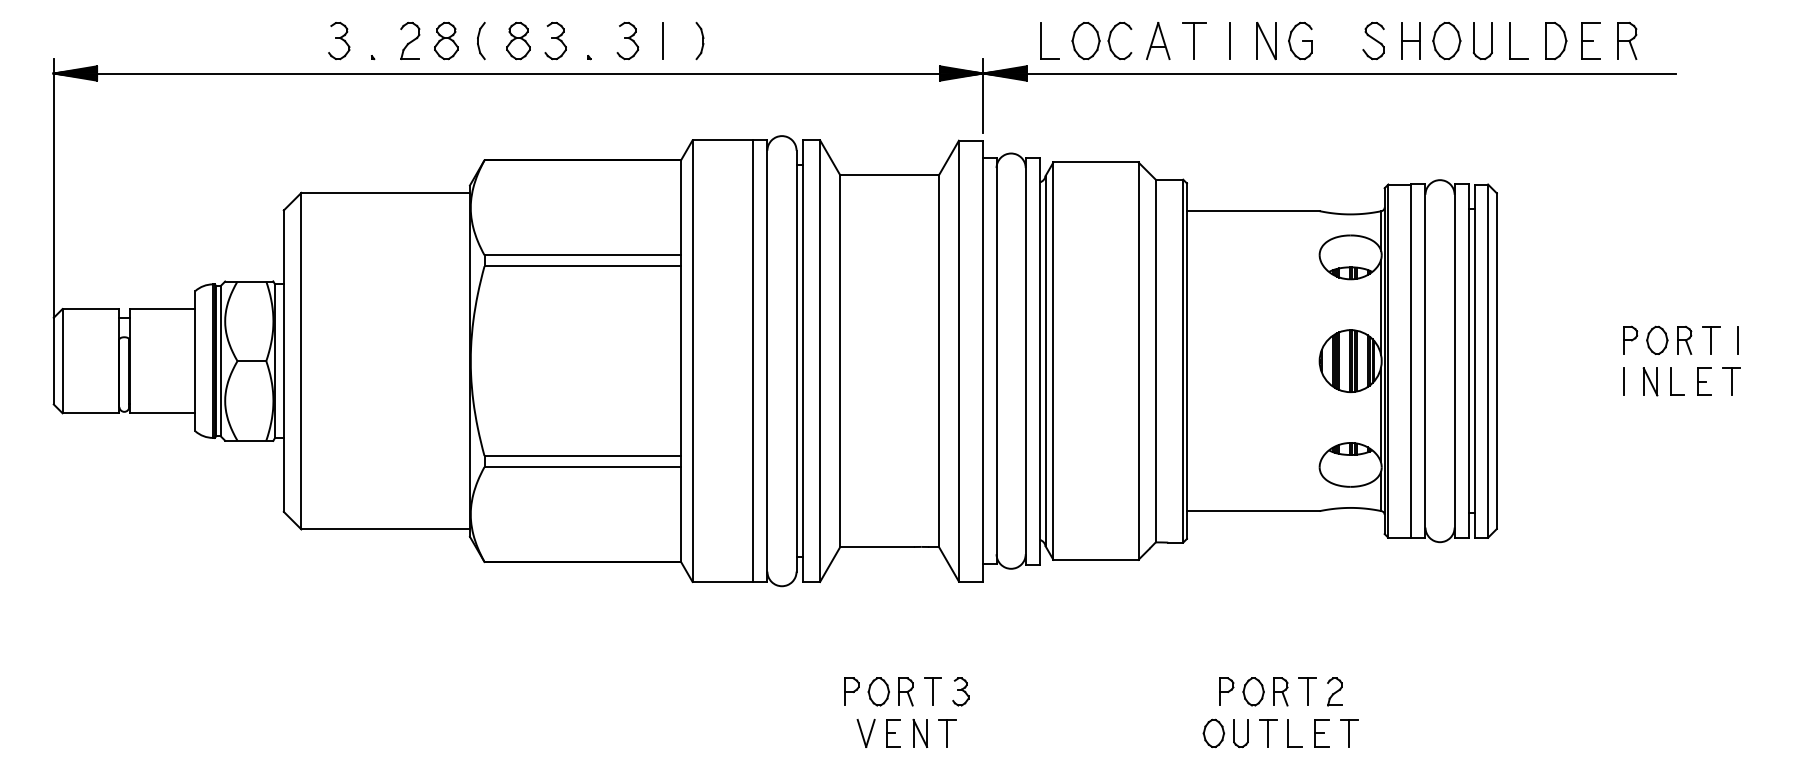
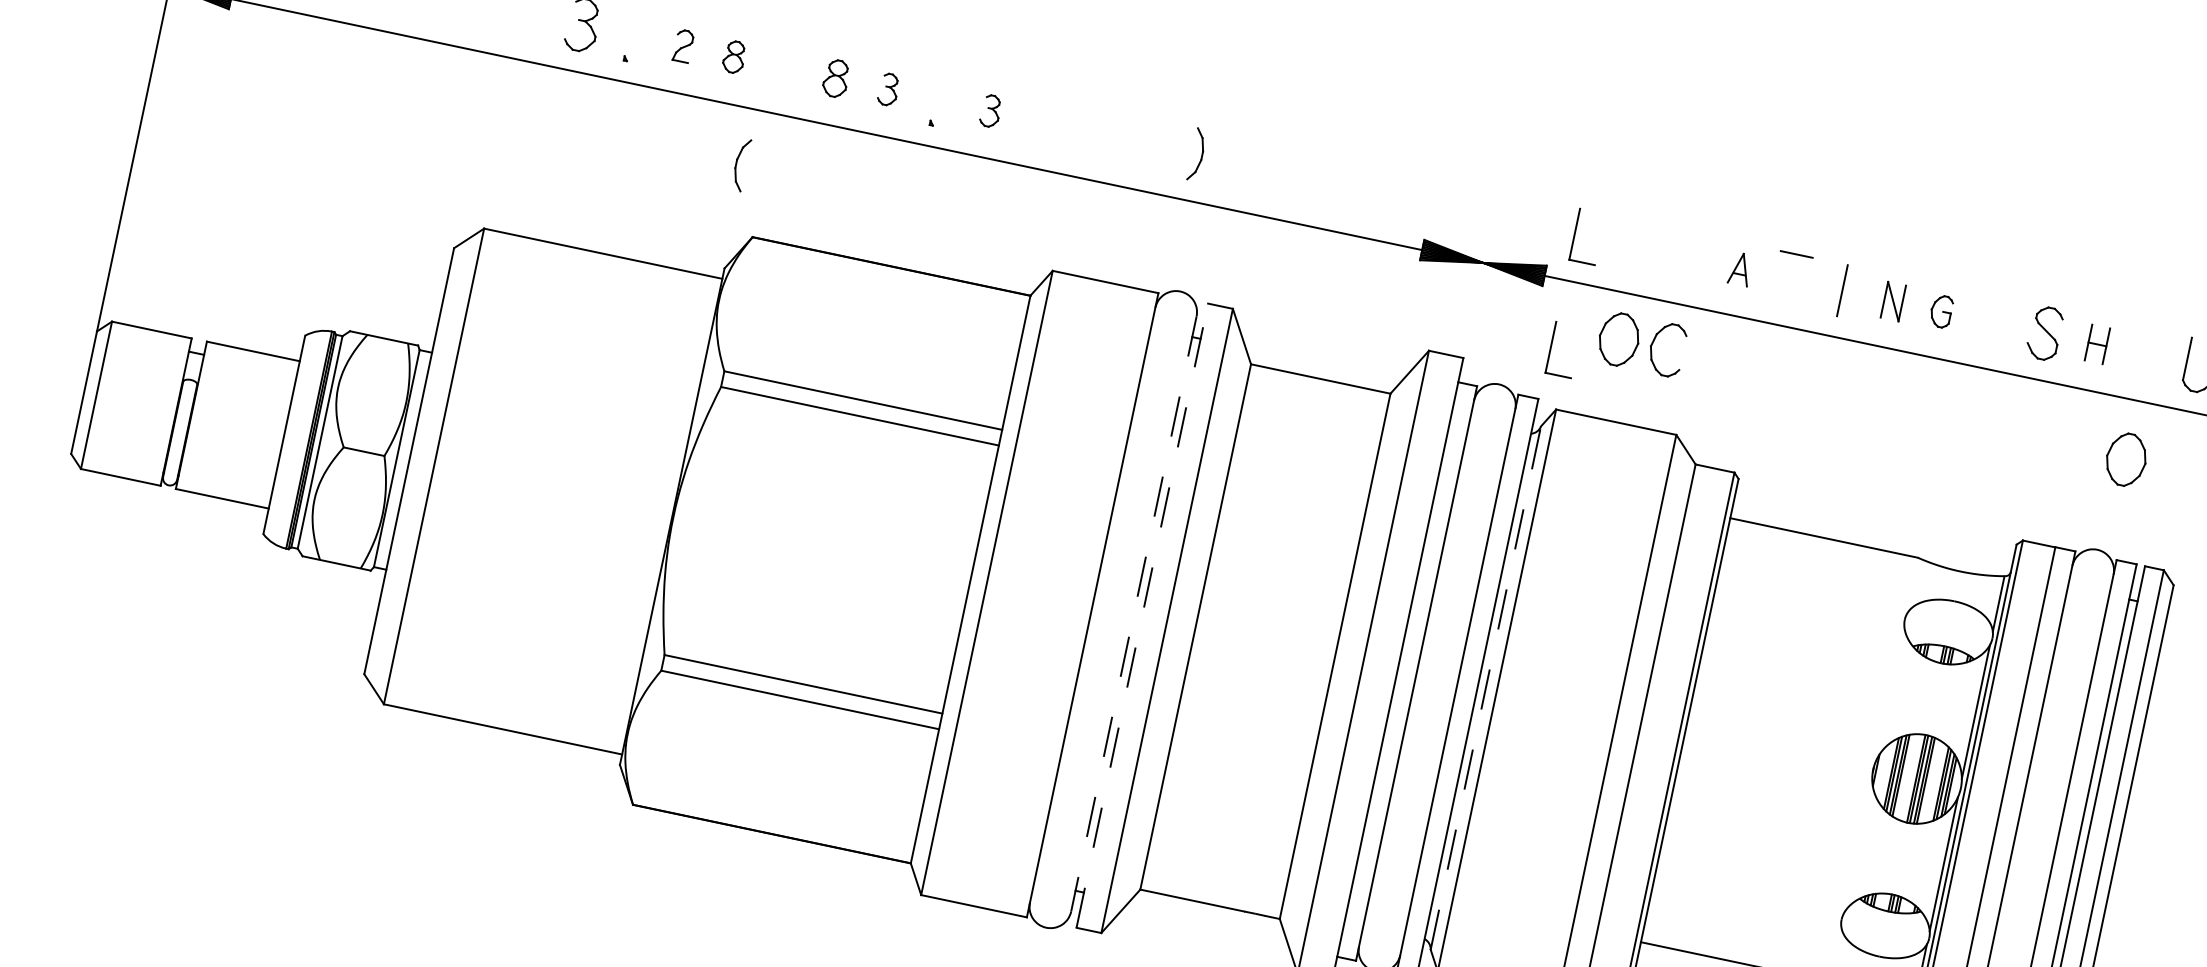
part: (410, 40) -> (683, 45), size x0.6
part: (446, 40) -> (734, 56), size x0.6
part: (481, 40) -> (741, 164), moved
part: (518, 40) -> (836, 77), size x0.7
part: (555, 40) -> (888, 88), size x0.6
part: (627, 40) -> (990, 110), size x0.6
part: (1101, 40) -> (1641, 343), moved
part: (1158, 40) -> (1740, 268), size x0.6
part: (1300, 40) -> (1941, 310), size x0.6
part: (1410, 40) -> (2097, 343), size x0.7
line: (662, 41) -> (1039, 122), removed
part: (699, 41) -> (1196, 155), moved
line: (1194, 41) -> (1791, 280), removed
part: (1266, 41) -> (1893, 302), size x0.7
part: (1446, 41) -> (2125, 460), moved
line: (983, 96) -> (1476, 295), removed
part: (1041, 120) -> (1551, 346), added
line: (753, 360) -> (1073, 600), removed
line: (1045, 360) -> (1485, 687), solid -> dashed
line: (796, 361) -> (1133, 614), solid -> dashed
line: (802, 361) -> (1142, 616), solid -> dashed

